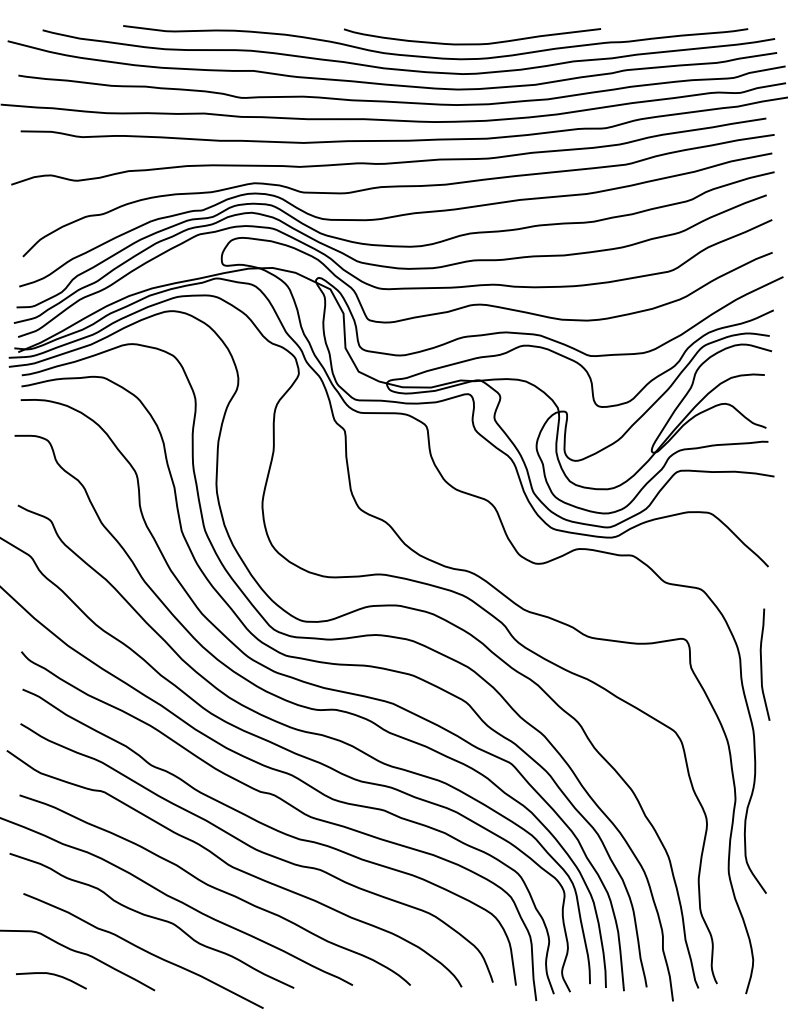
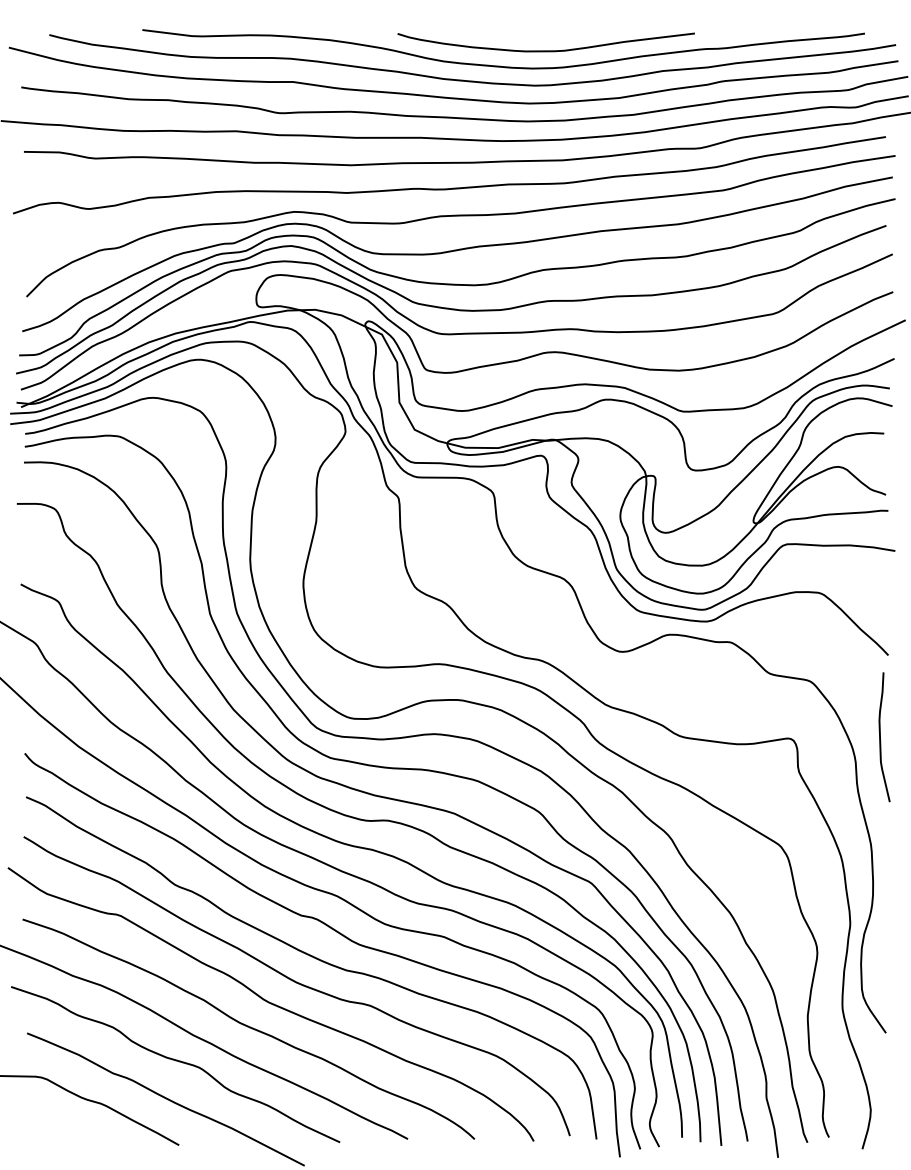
curve: (762, 664) -> (881, 737), moved
curve: (52, 975) -> (60, 1127), removed

